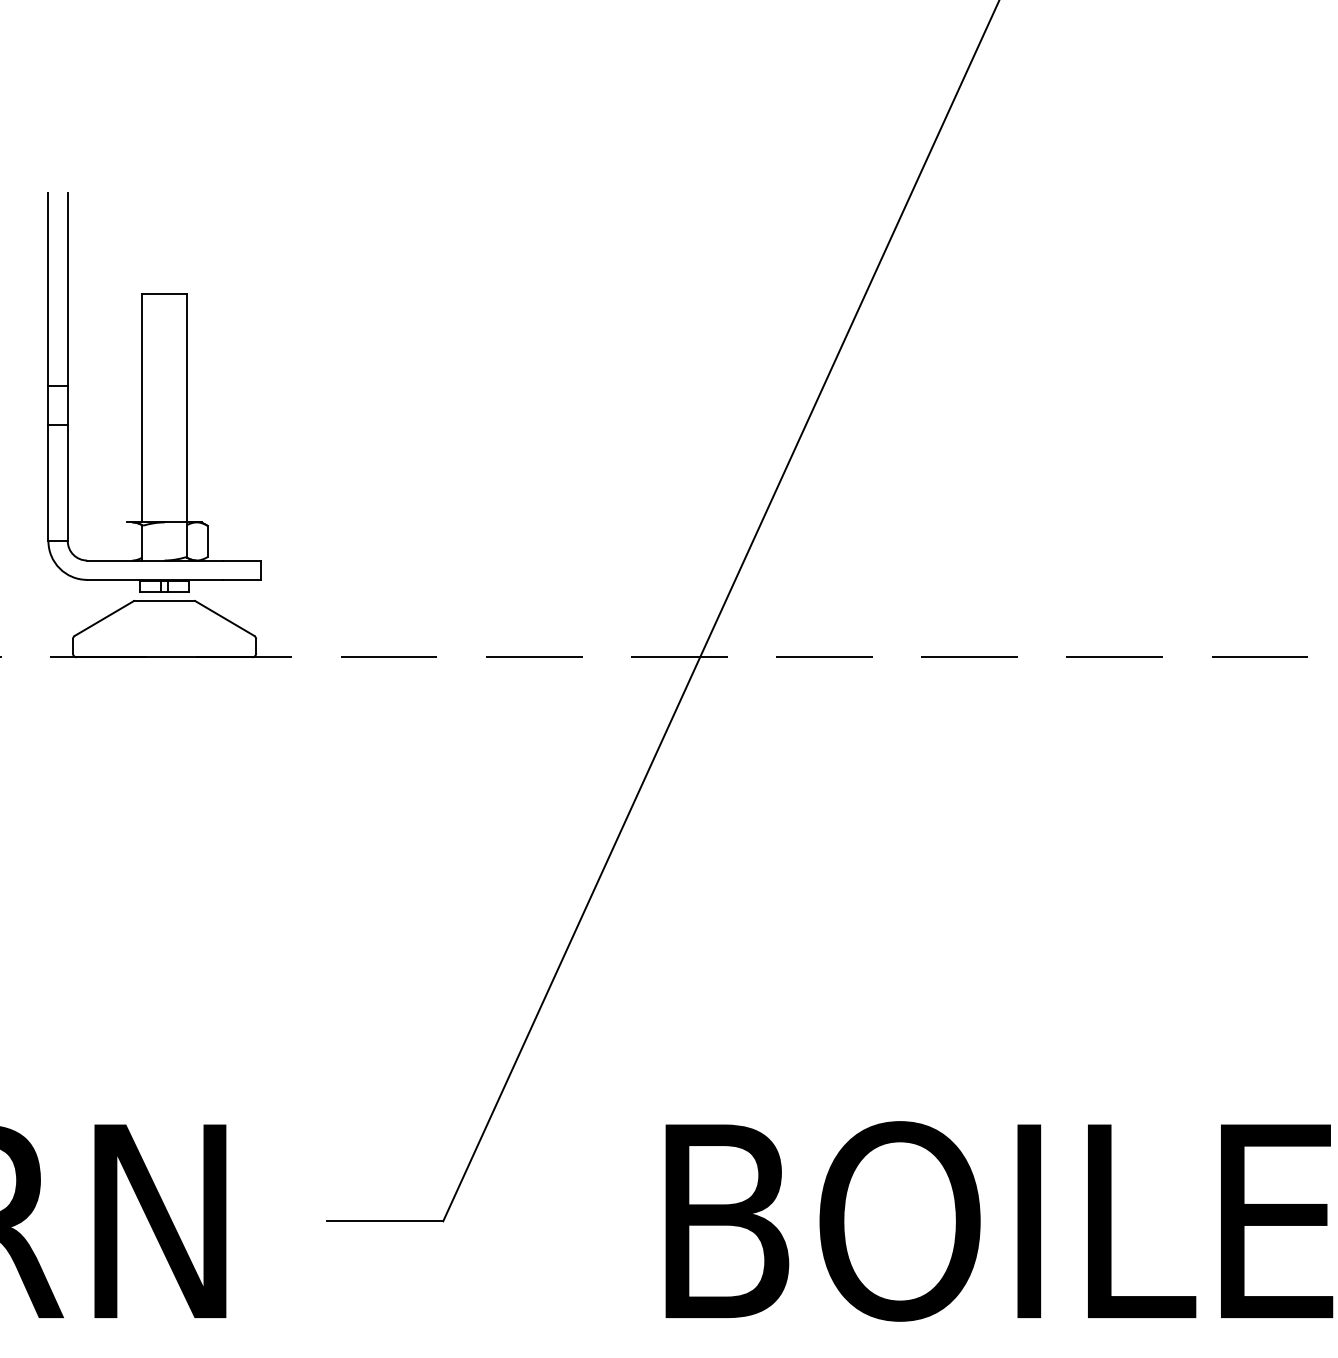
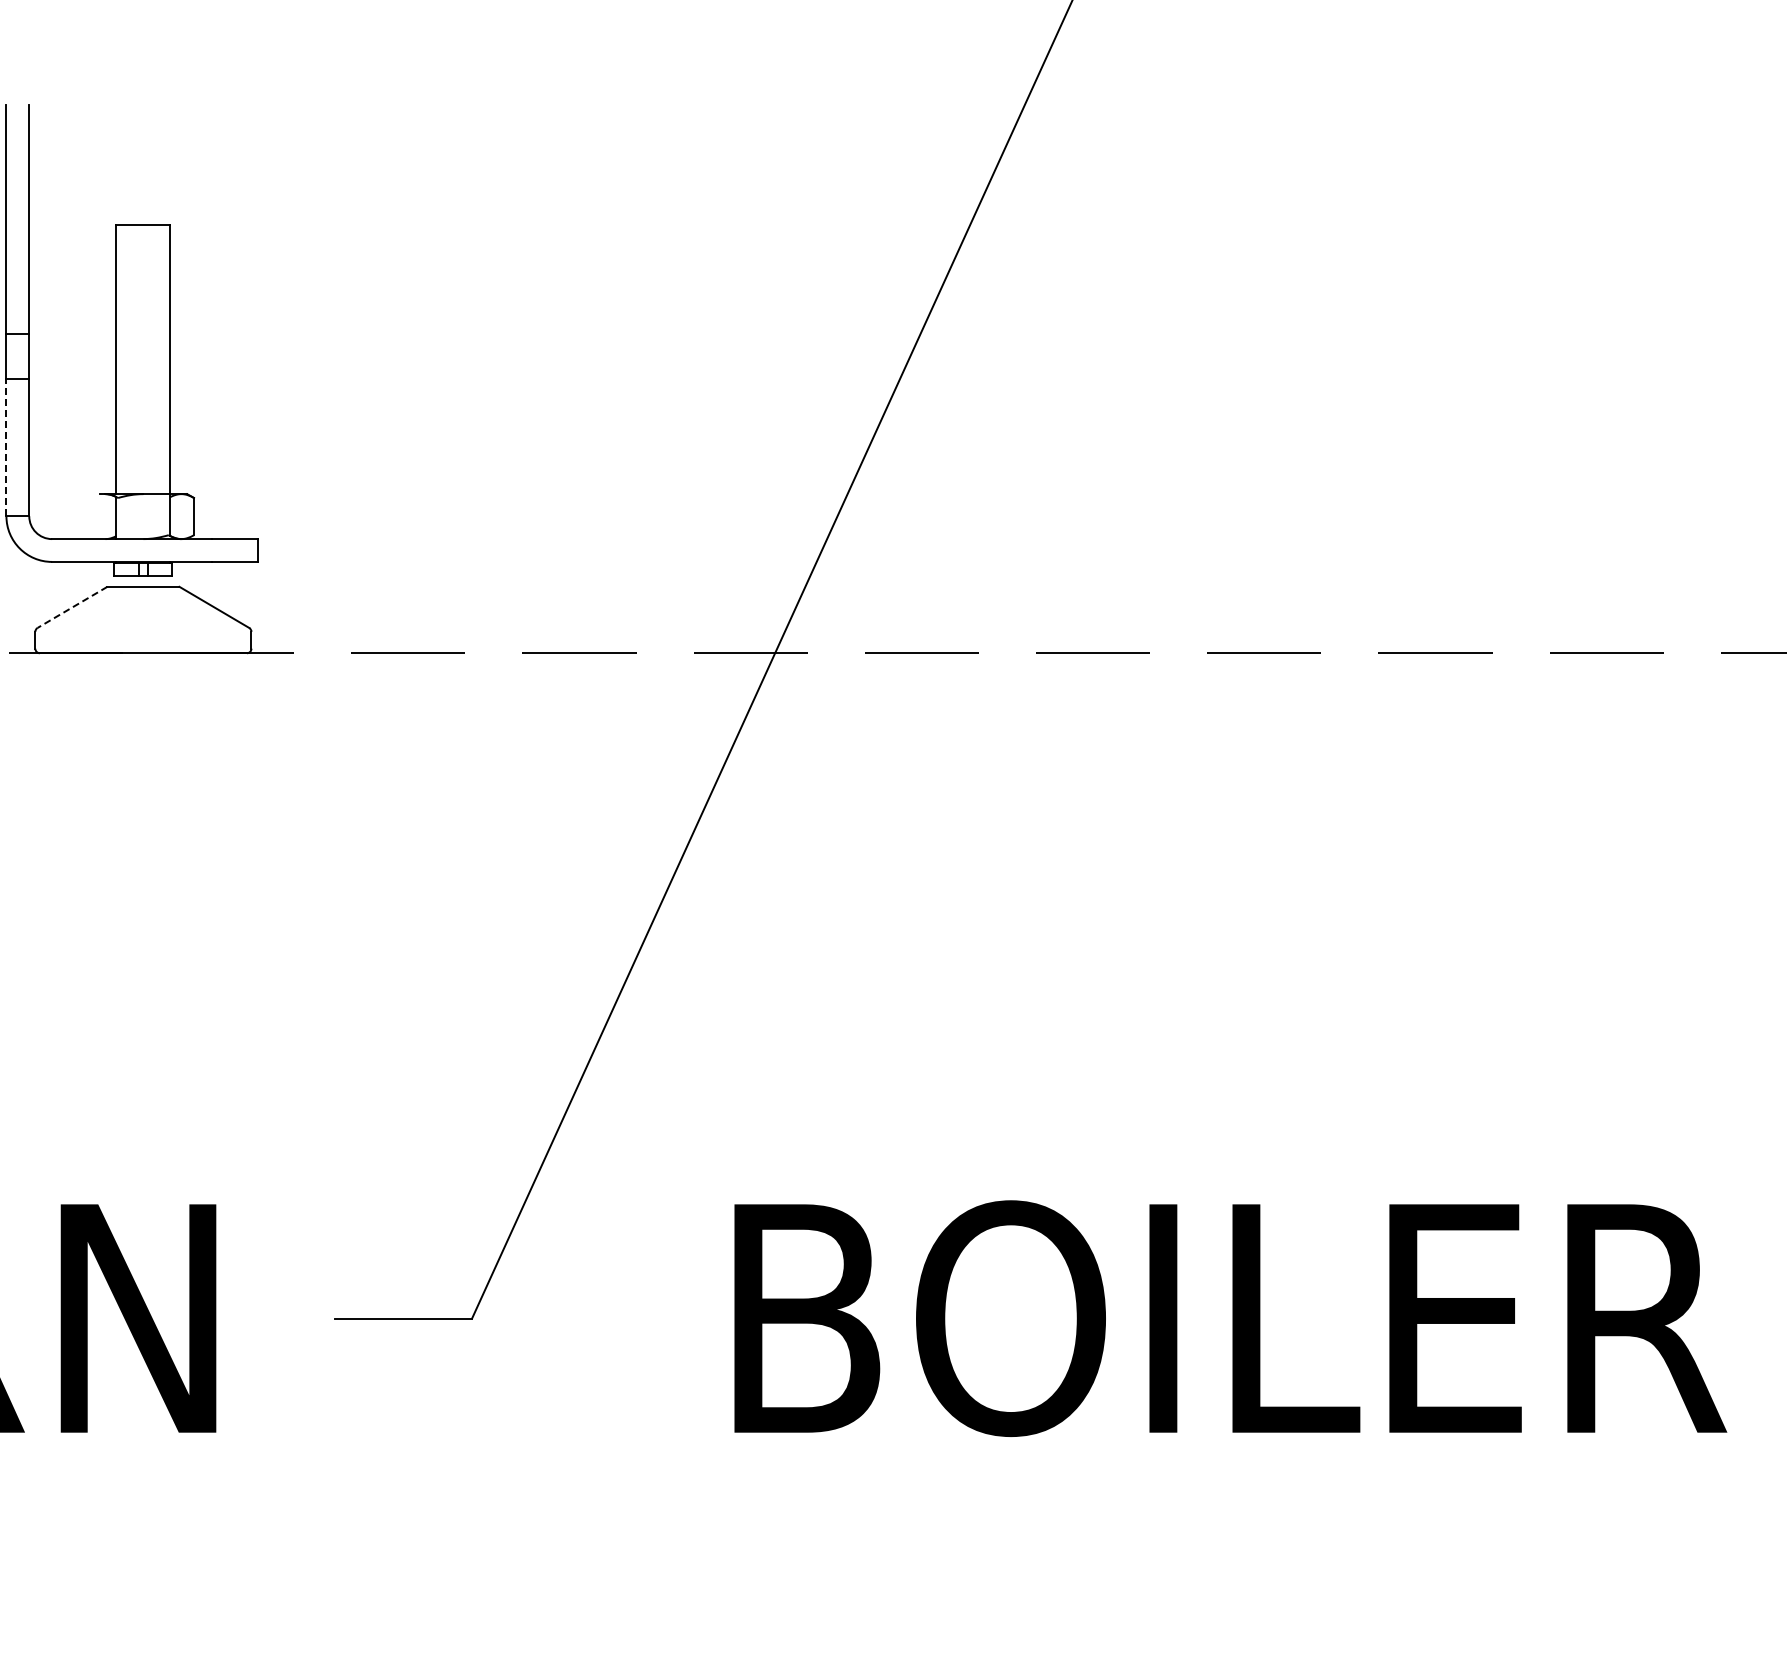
line: (48, 482) -> (6, 447), solid -> dashed
line: (104, 618) -> (72, 607), solid -> dashed

